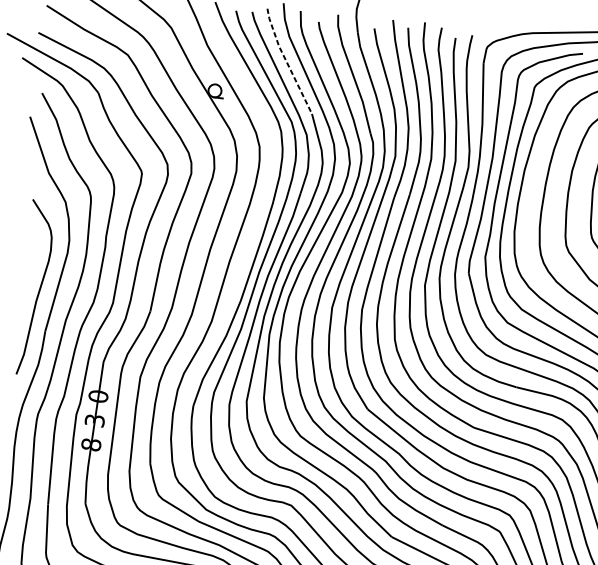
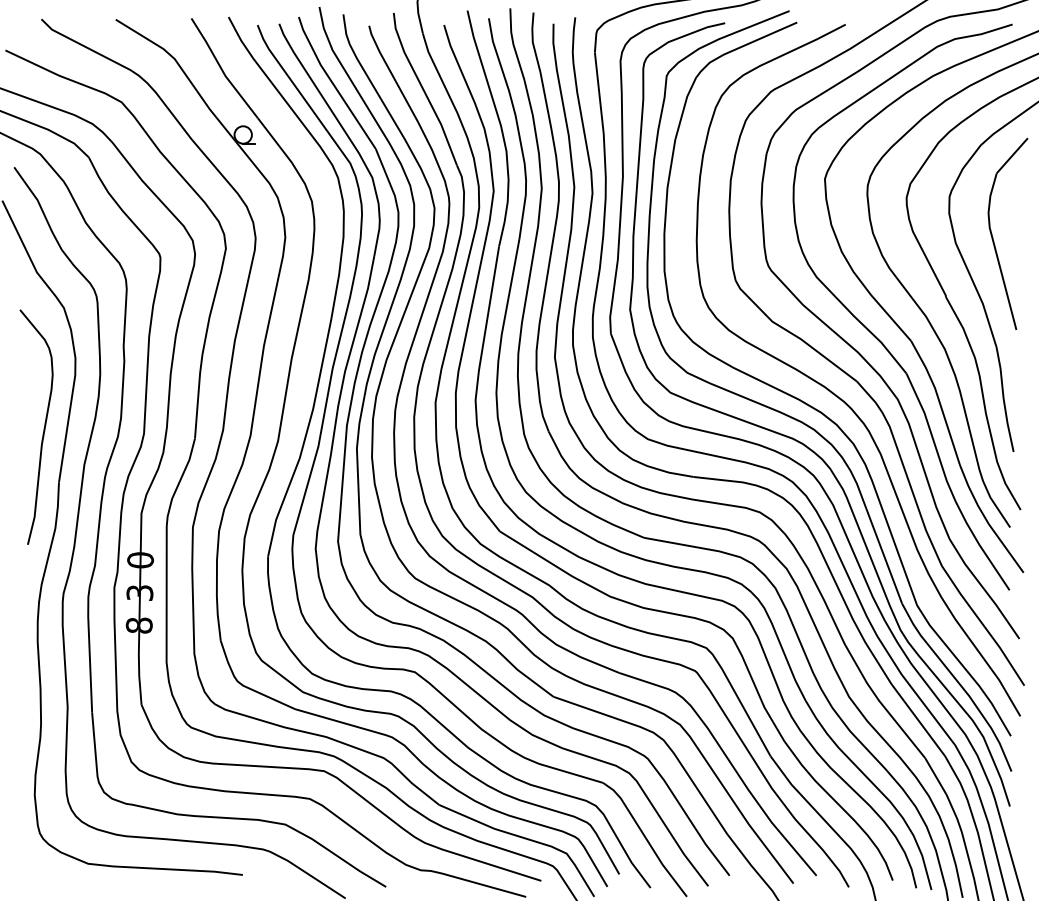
line: (286, 62) -> (333, 84), dashed -> solid

